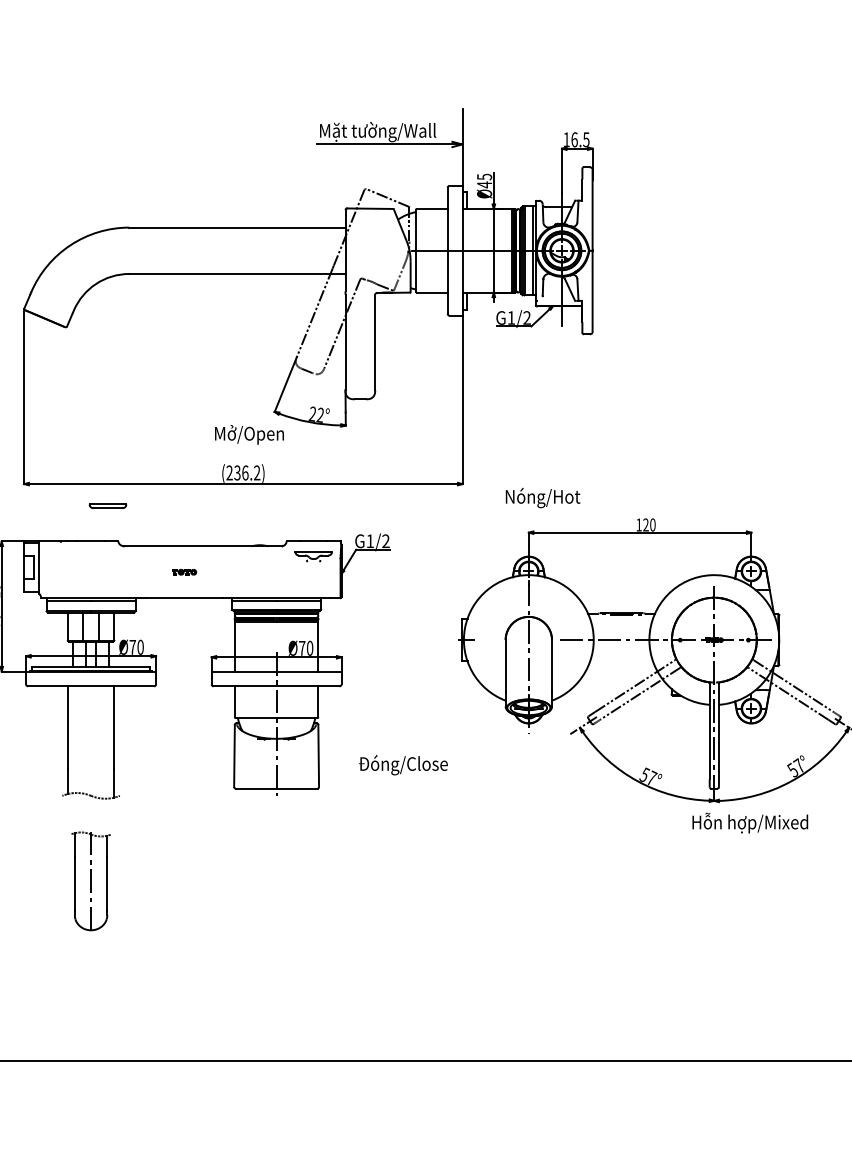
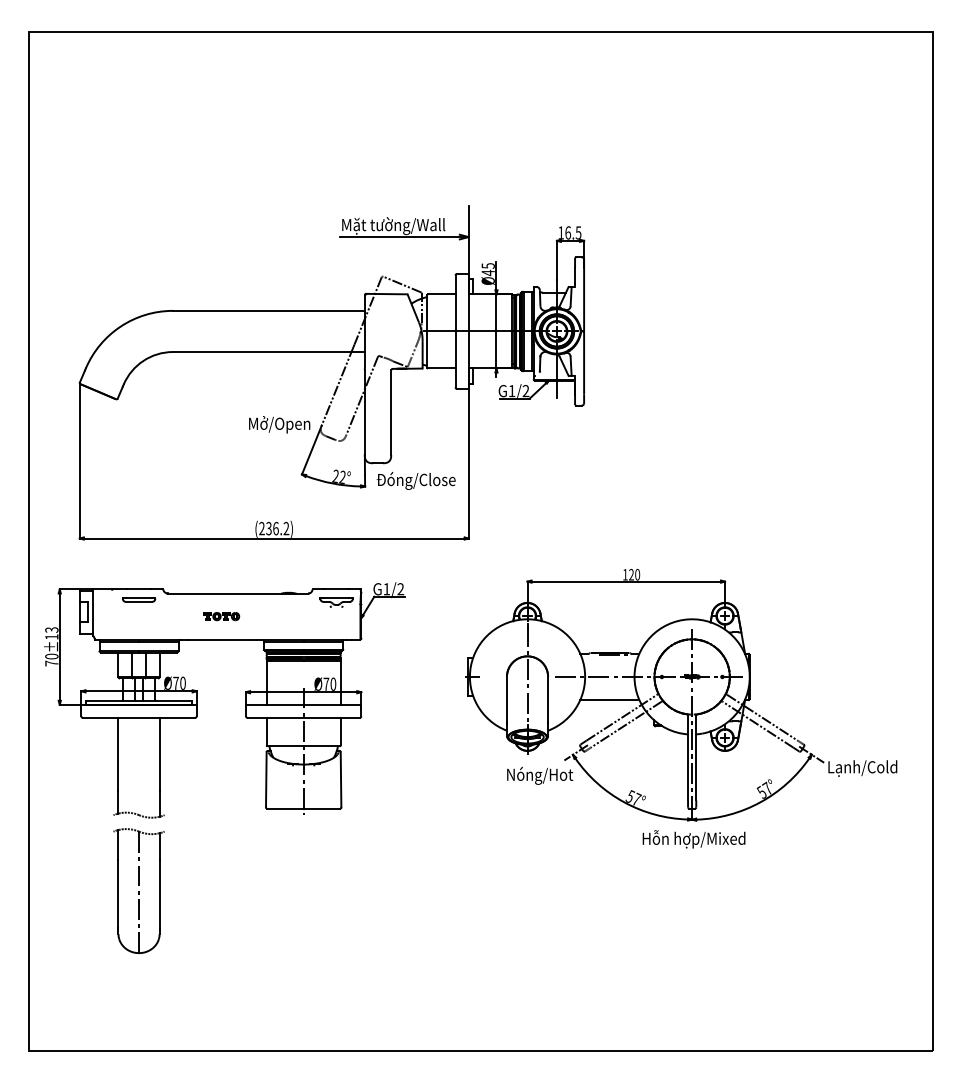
text: (249, 434) -> (279, 424), moved
text: (543, 497) -> (540, 775), moved
part: (108, 505) -> (139, 599), moved
part: (183, 571) -> (221, 616), size x1.67
line: (621, 665) -> (609, 699), added
text: (402, 764) -> (415, 480), moved
text: (749, 823) -> (693, 839), moved
part: (90, 880) -> (138, 890), size x1.43

